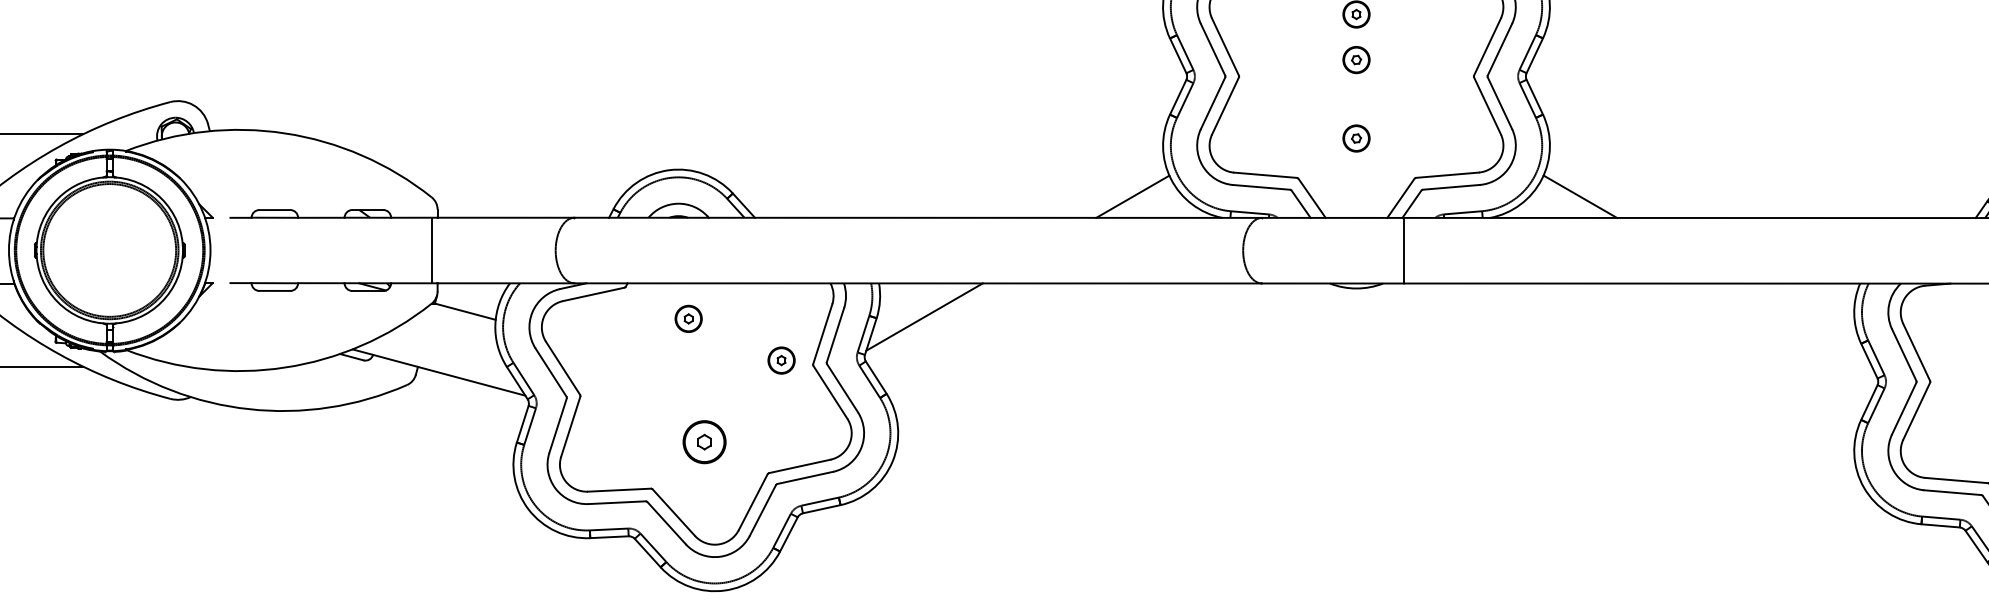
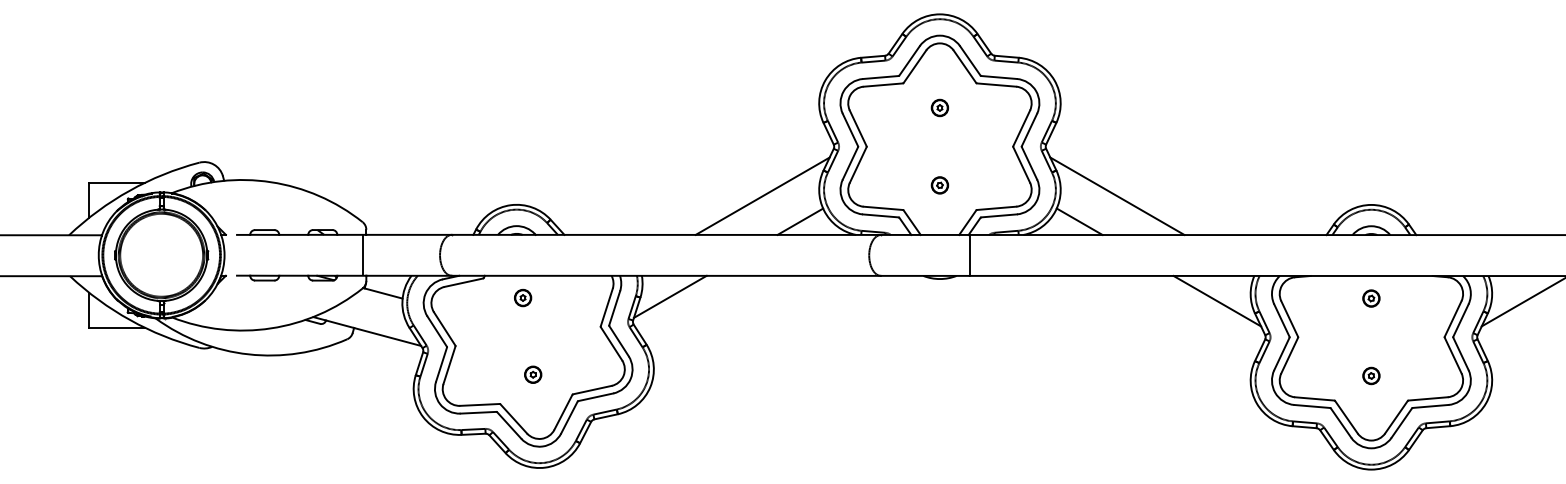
part: (1355, 60) -> (939, 136), removed
line: (1072, 154) -> (762, 195), added
line: (1640, 156) -> (1117, 196), added
line: (1801, 322) -> (1217, 300), added
part: (782, 359) -> (581, 323), removed
part: (705, 441) -> (533, 374), size x0.62

